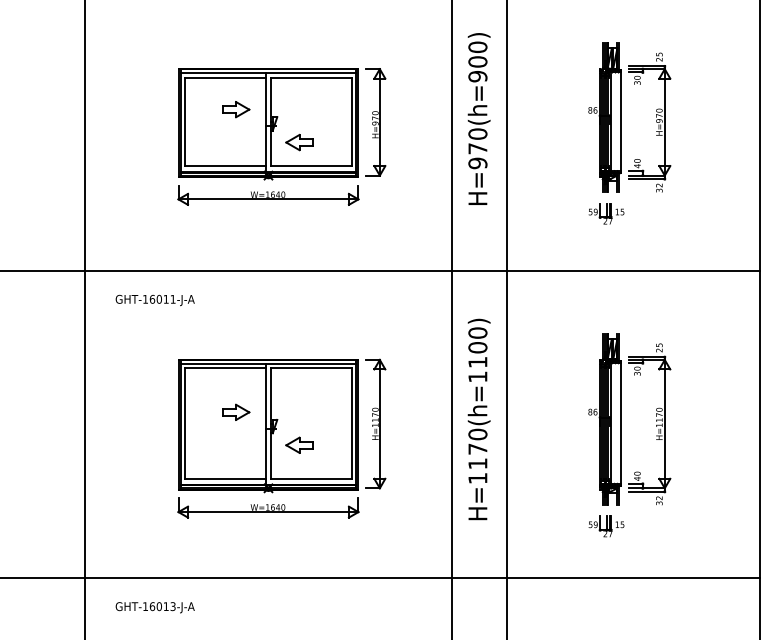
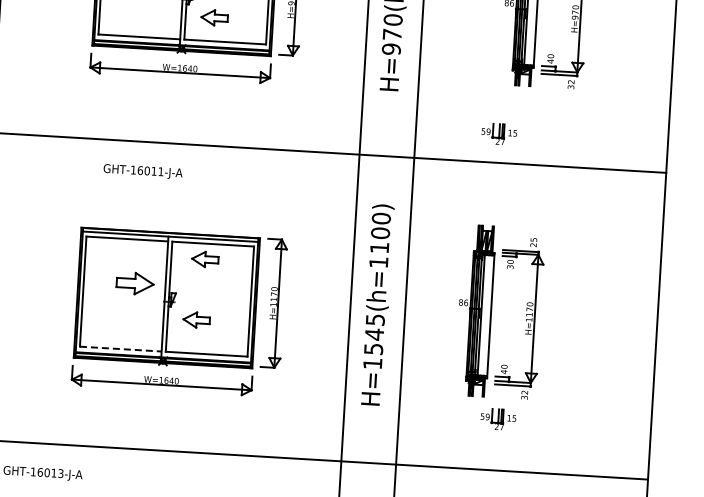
part: (606, 213) -> (499, 133), moved
text: (154, 300) -> (142, 171), moved
part: (304, 383) -> (205, 258), added
part: (236, 411) -> (135, 282), size x1.4
part: (621, 419) -> (491, 311), moved
text: (477, 448) -> (374, 333), H=1170(h=1100) -> H=1545(h=1100)
line: (225, 478) -> (120, 348), solid -> dashed

